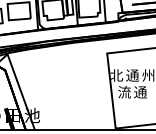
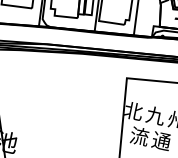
text: (132, 75) -> (155, 115), 通 -> 九

